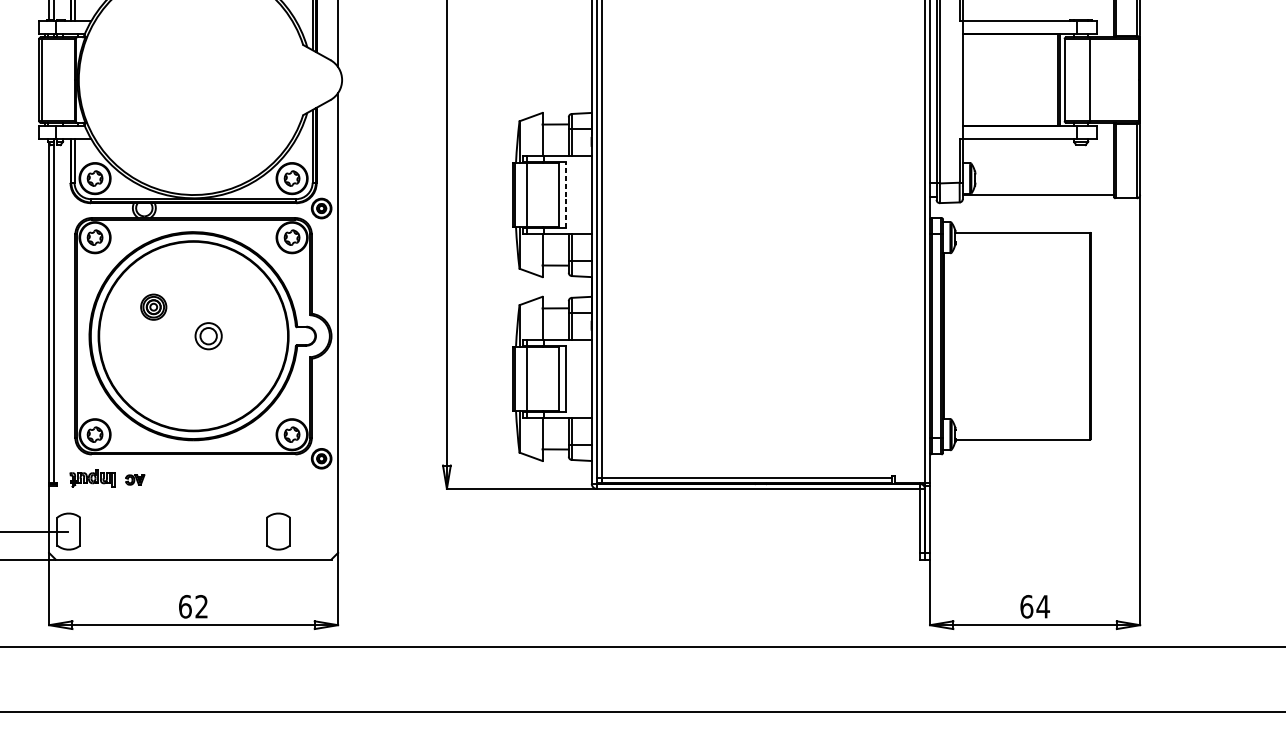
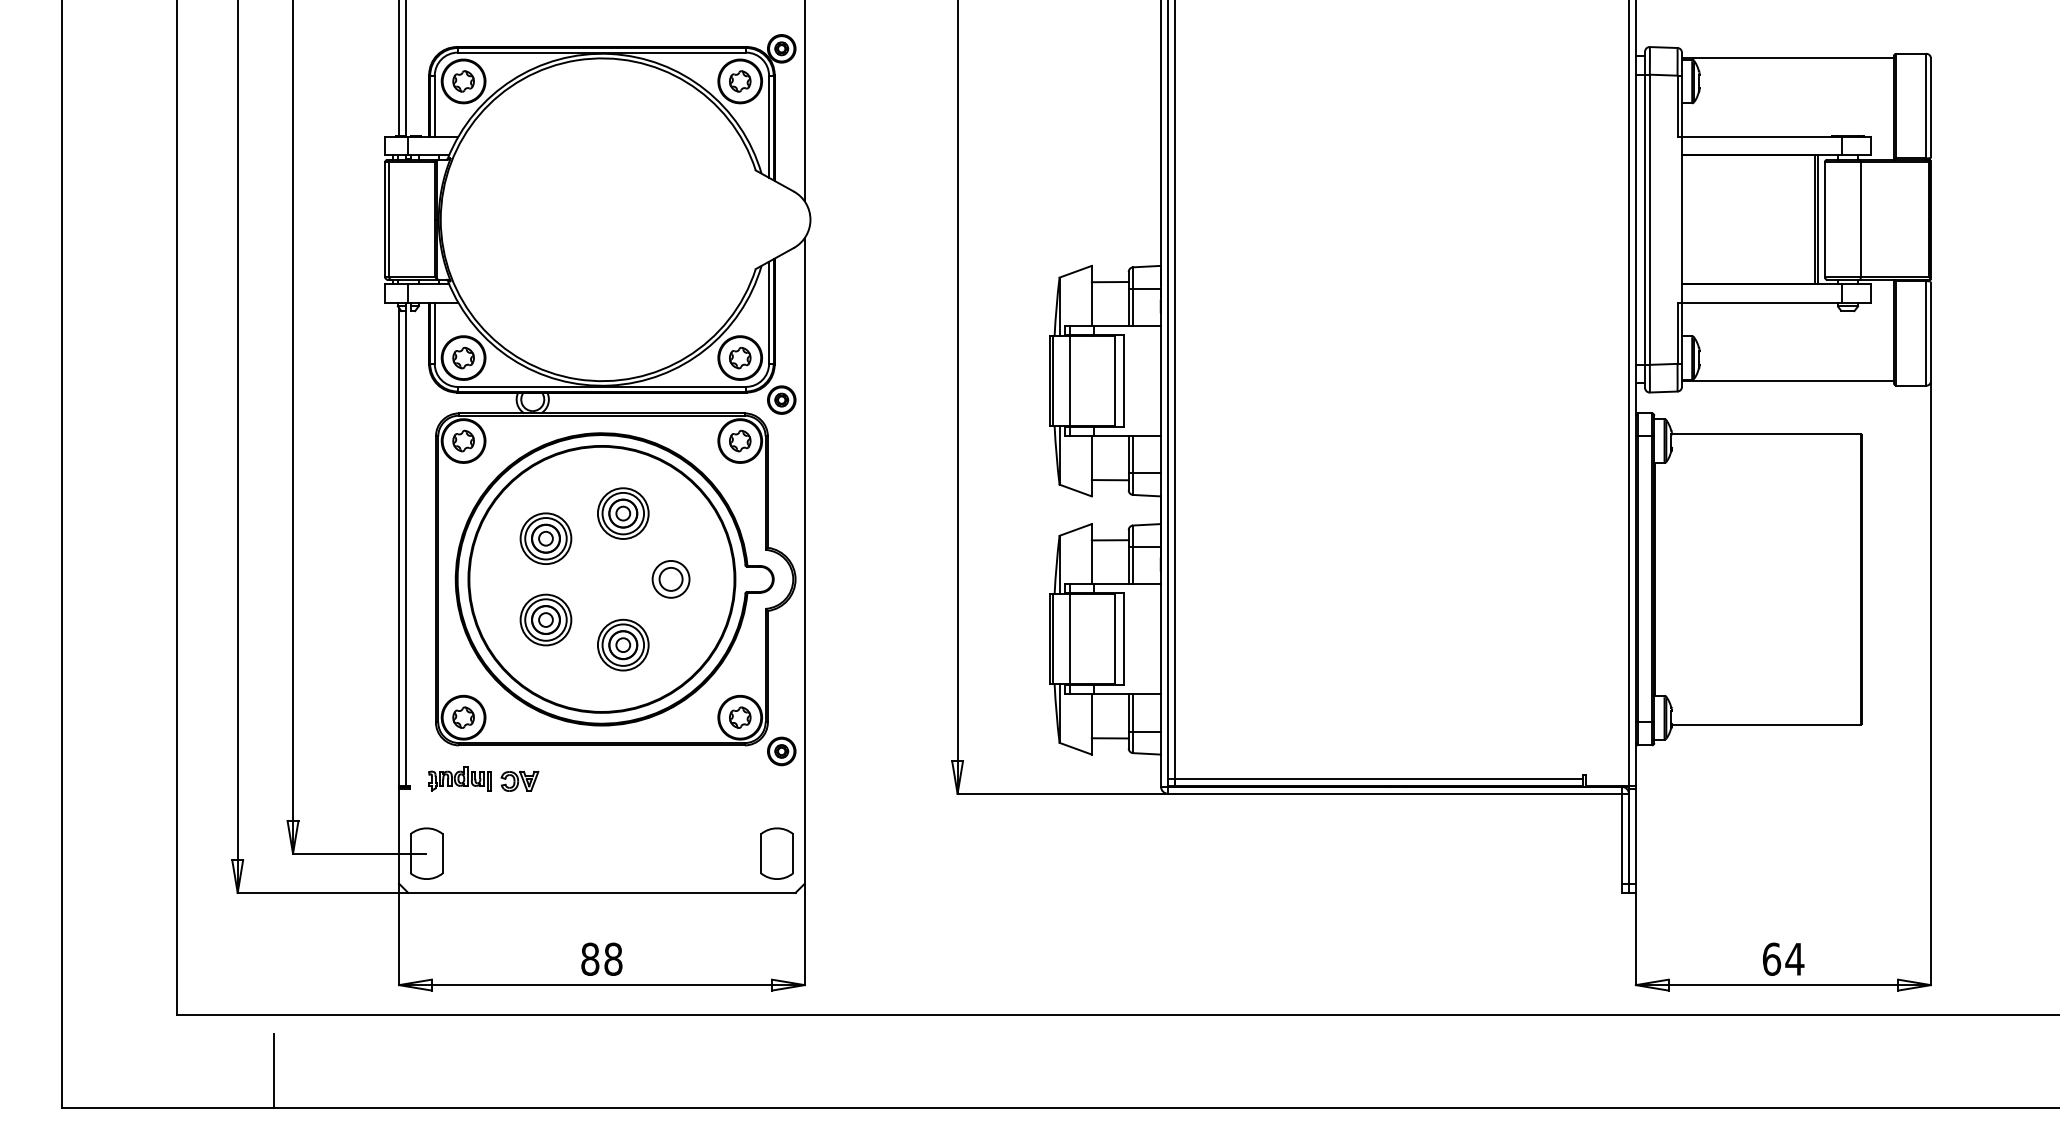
line: (565, 194) -> (1124, 380), dashed -> solid
part: (208, 289) -> (623, 513), added
part: (153, 307) -> (545, 538), size x1.43
part: (208, 336) -> (670, 579), moved
part: (153, 364) -> (545, 619), added
part: (208, 382) -> (623, 644), added
part: (134, 479) -> (519, 780), size x1.43
part: (278, 531) -> (776, 853), moved
text: (193, 606) -> (601, 958), 62 -> 88

